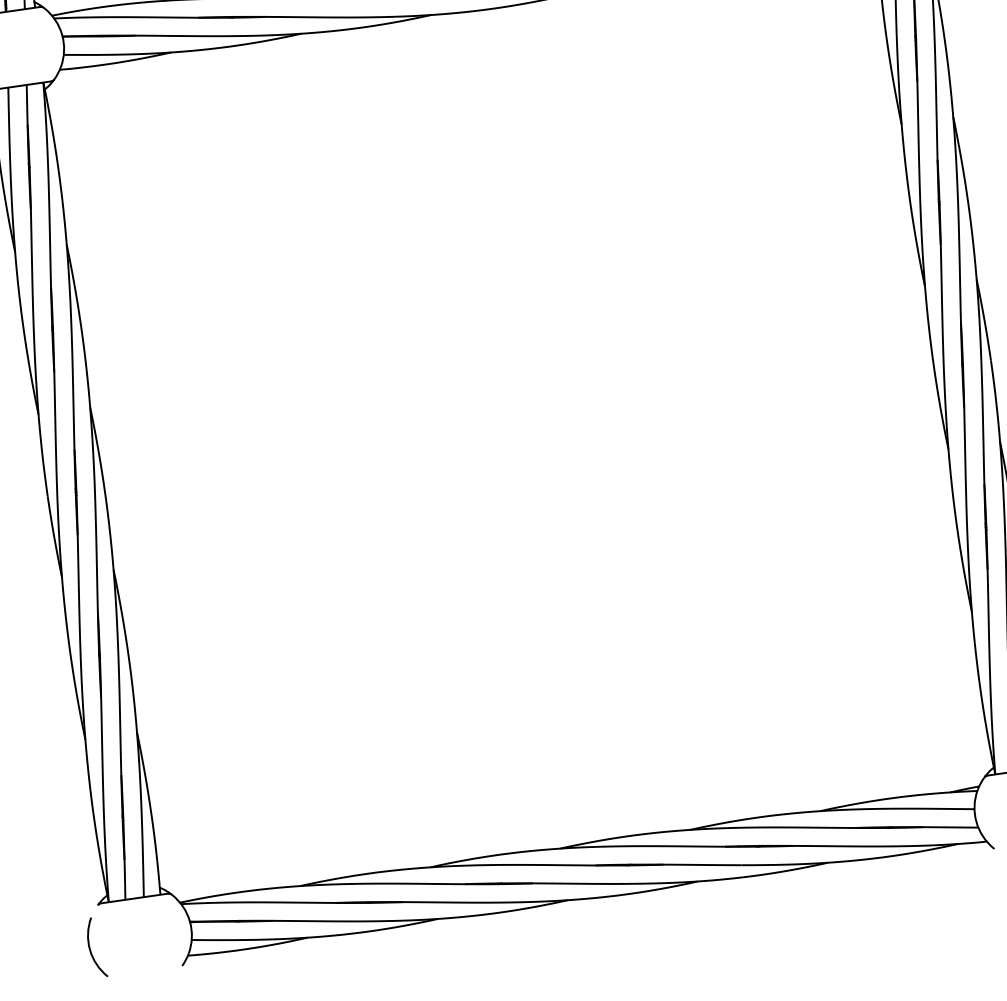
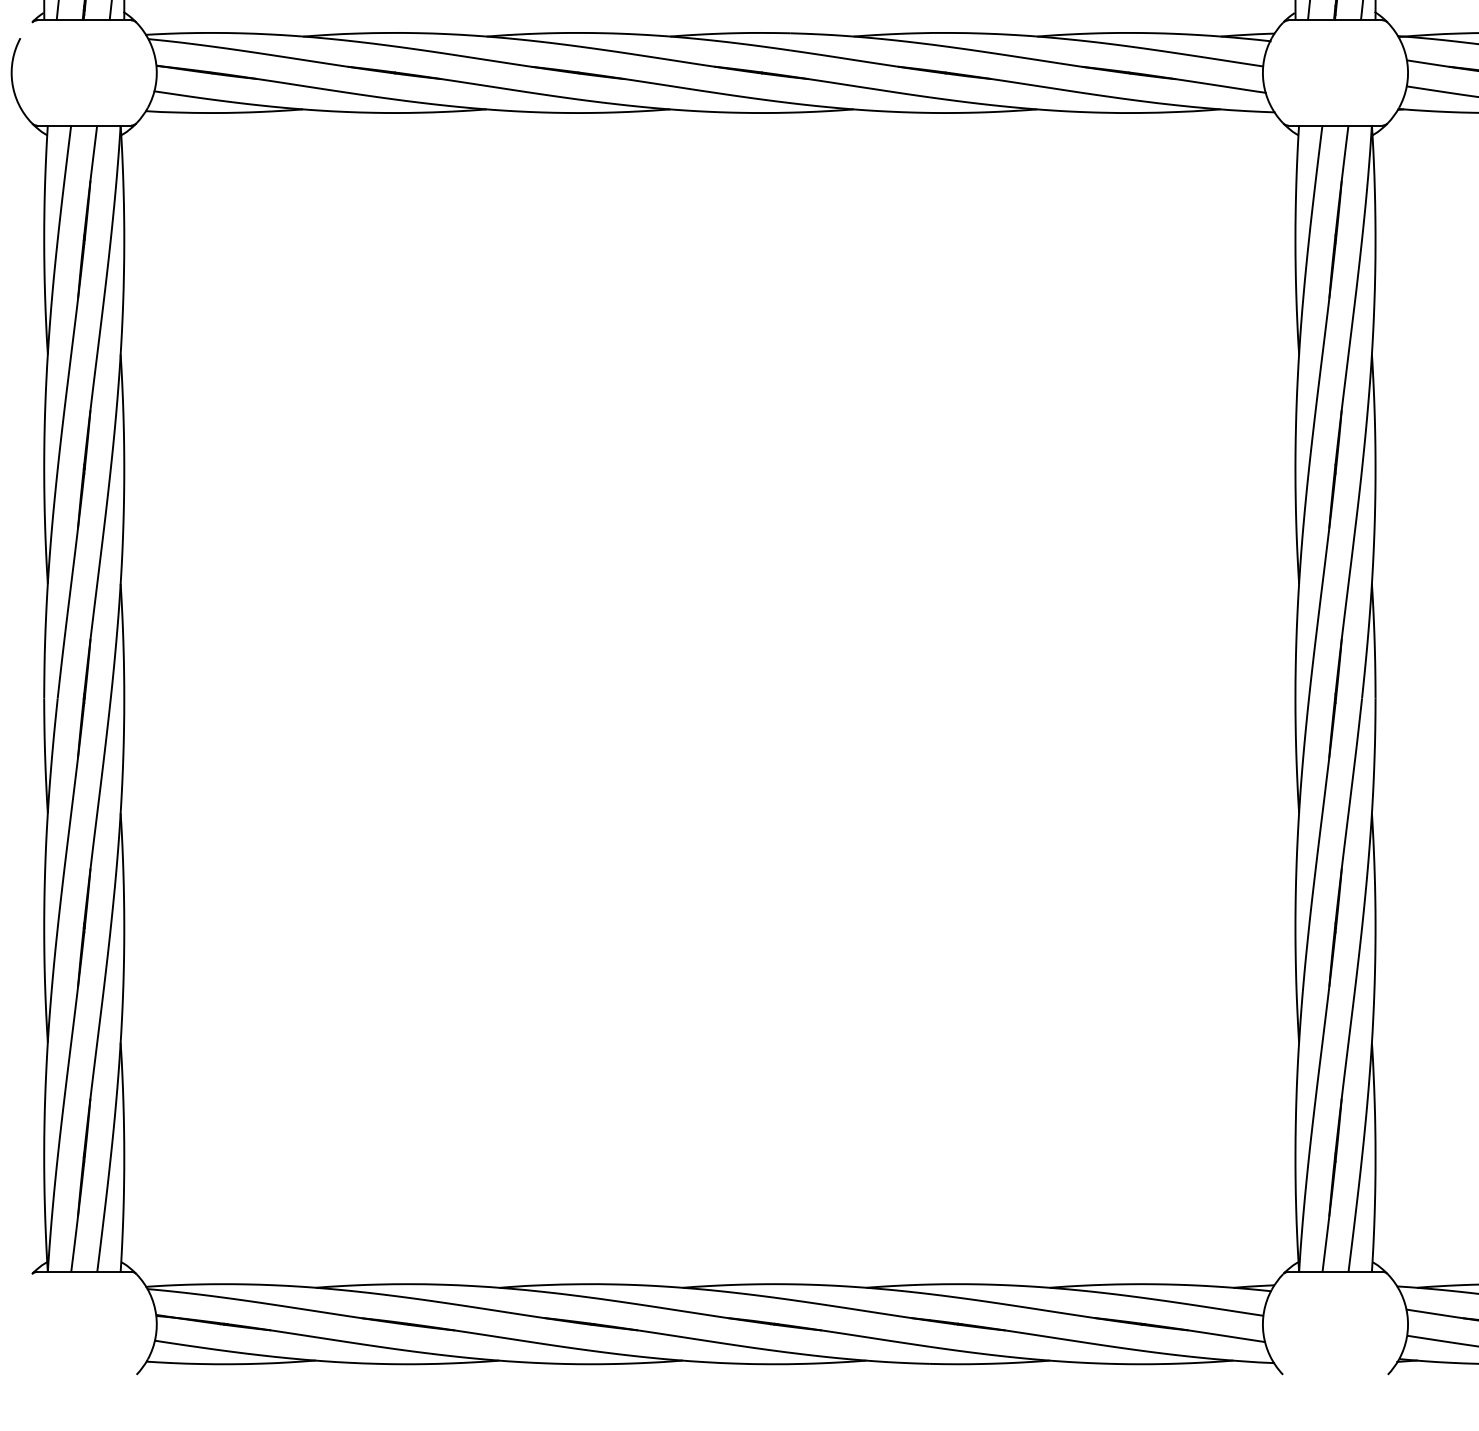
arc: (90, 949) -> (13, 1333), removed

